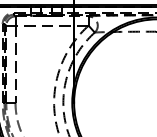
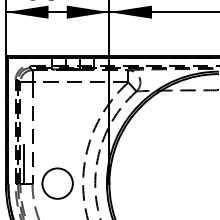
line: (9, 87) -> (24, 163), added
circle: (34, 102) -> (57, 183), added

